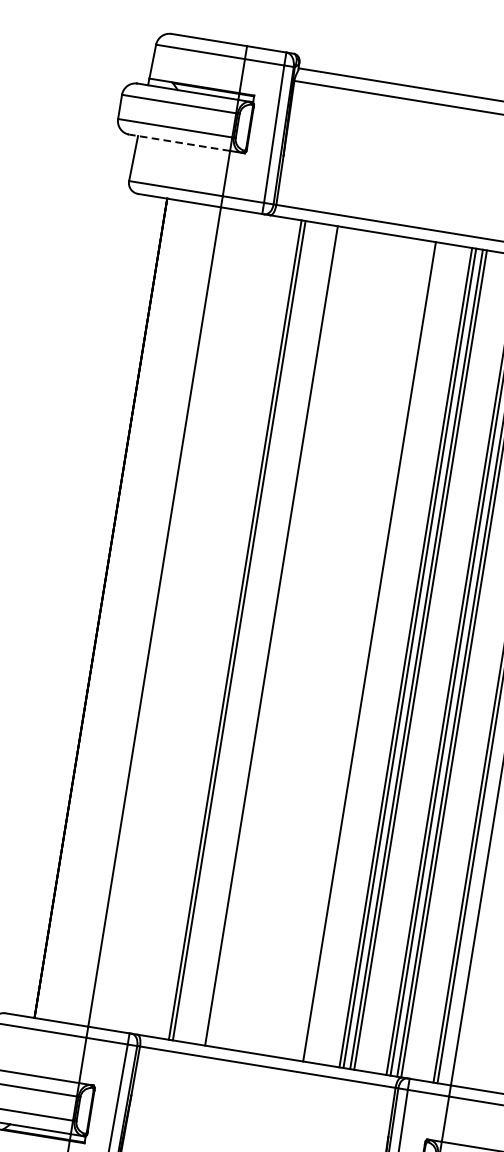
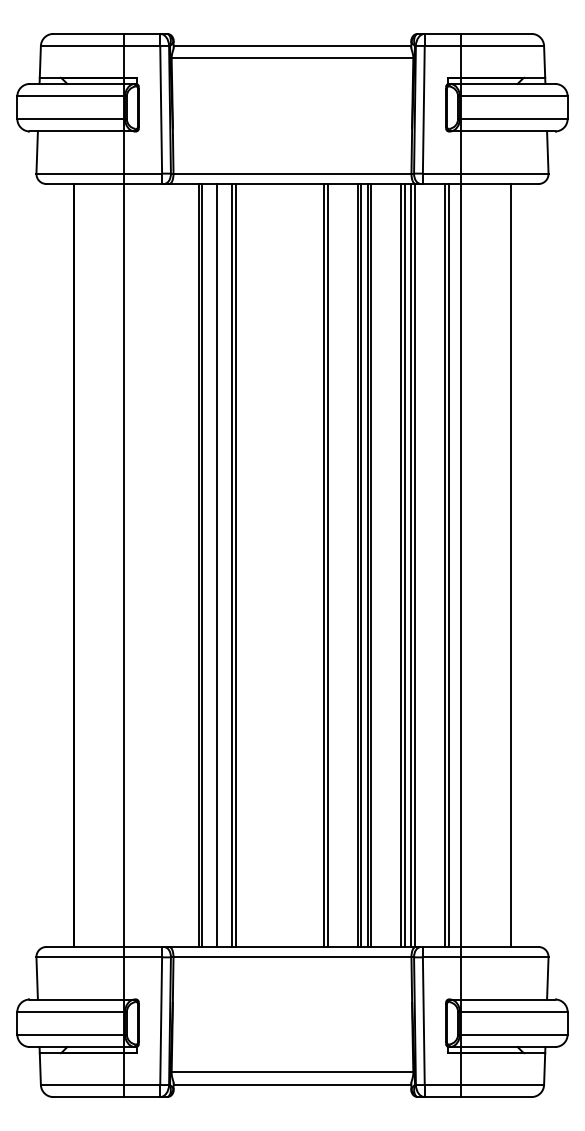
line: (179, 142) -> (76, 131), dashed -> solid
line: (255, 633) -> (217, 565), added
line: (275, 636) -> (236, 565), added
line: (373, 652) -> (327, 565), added

